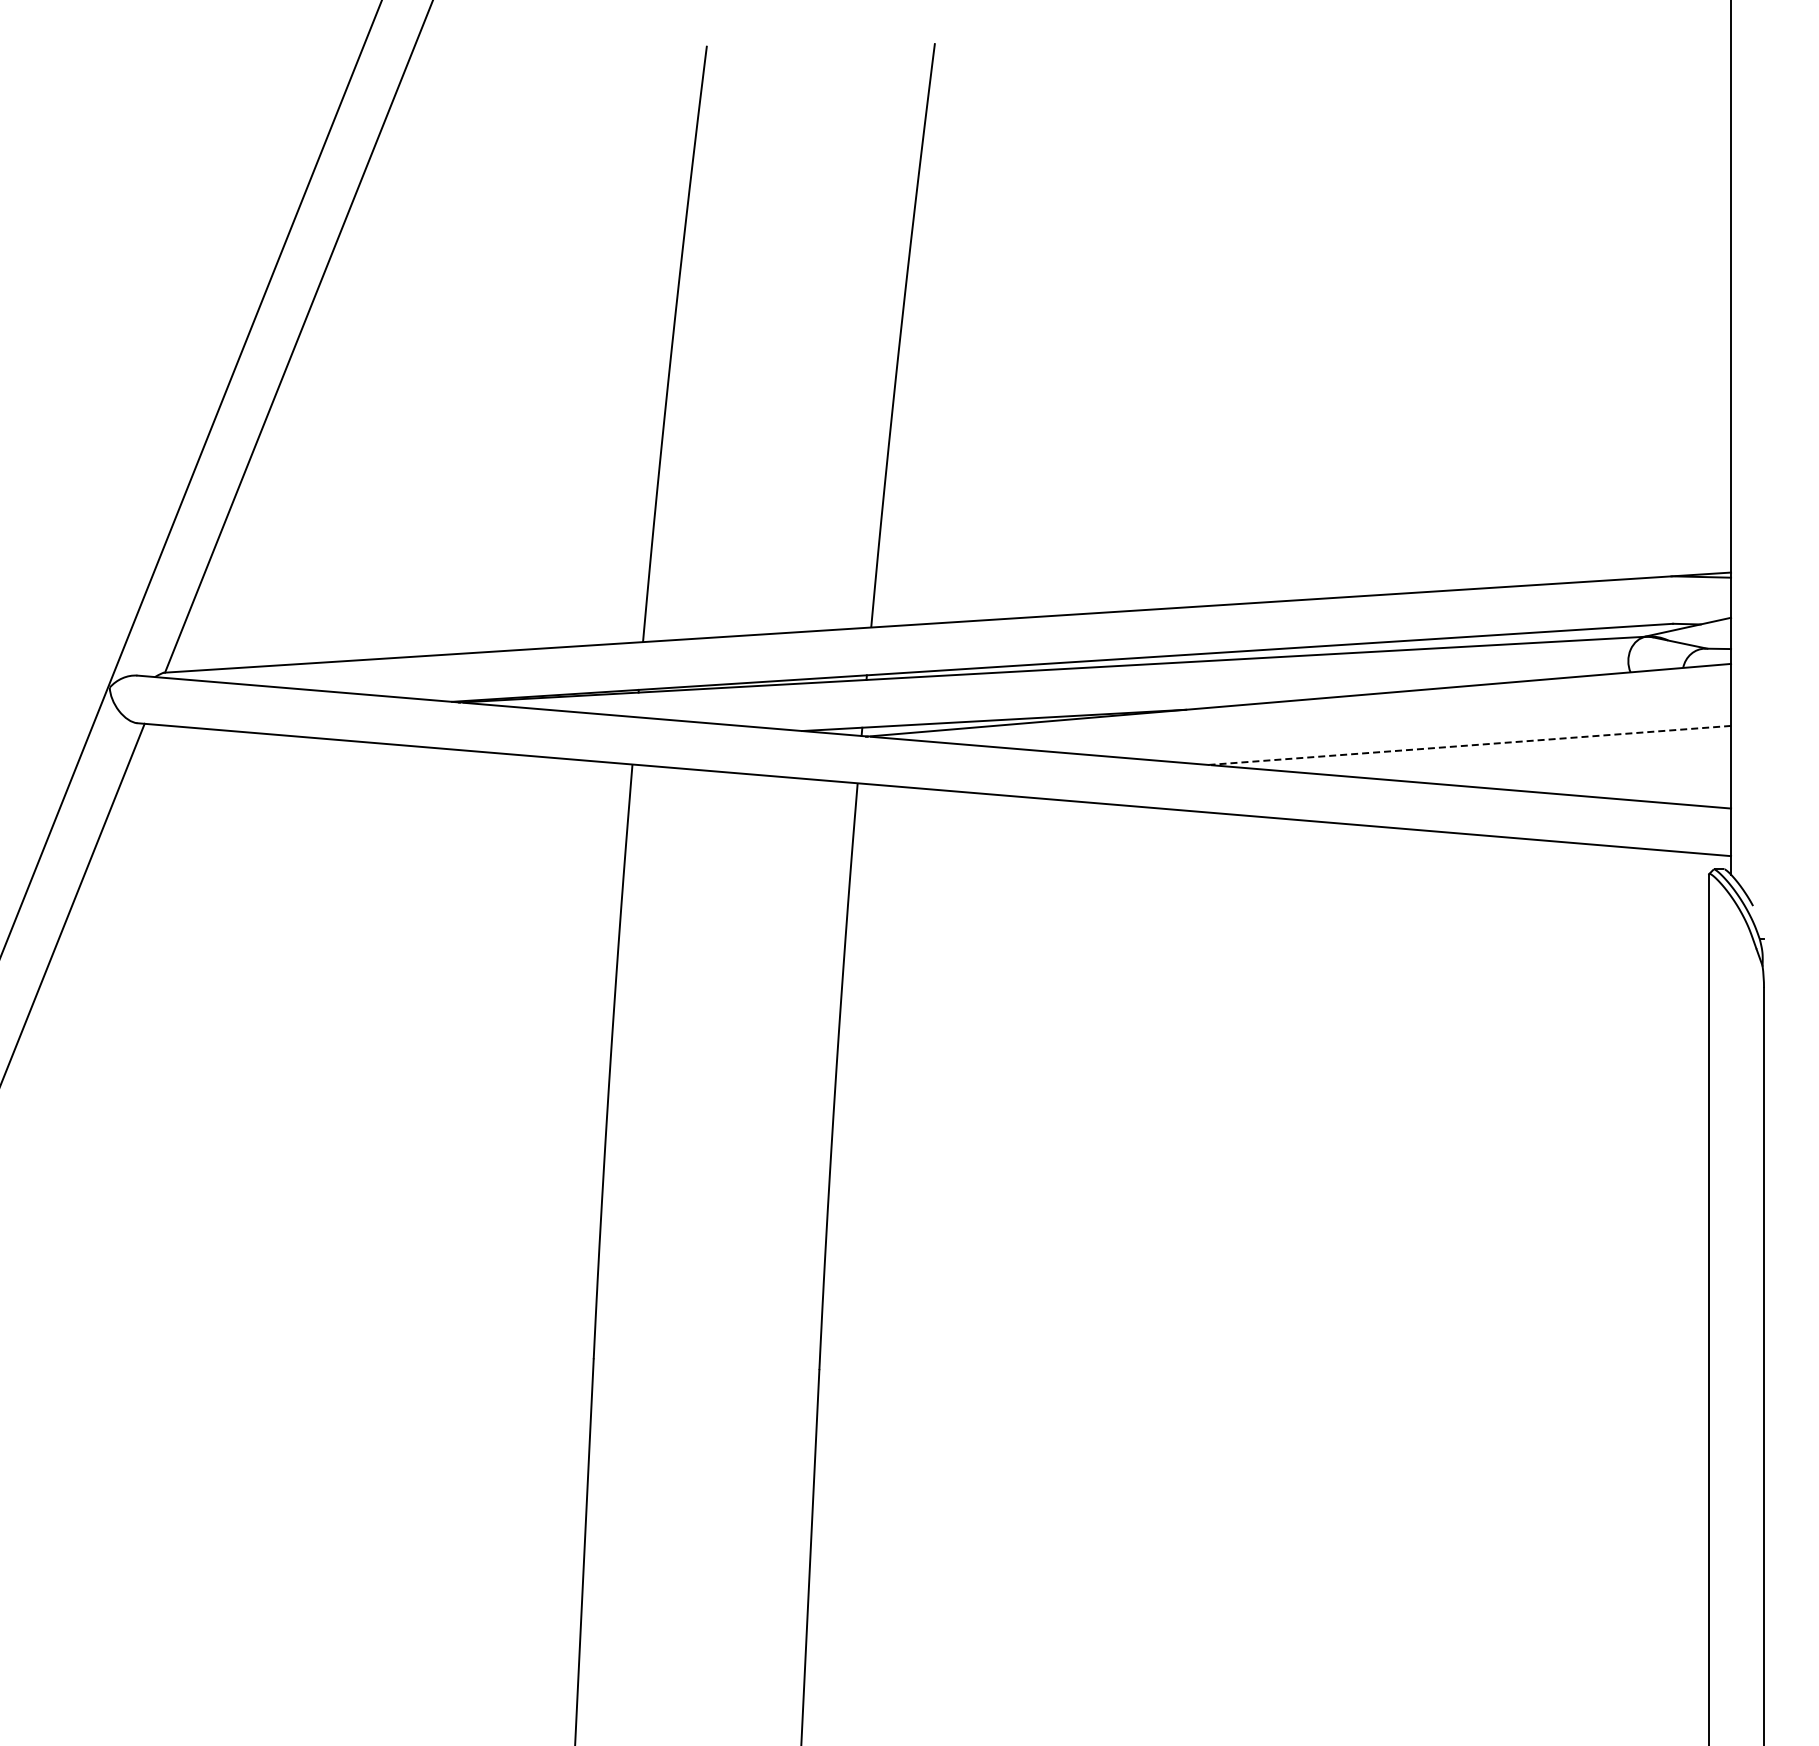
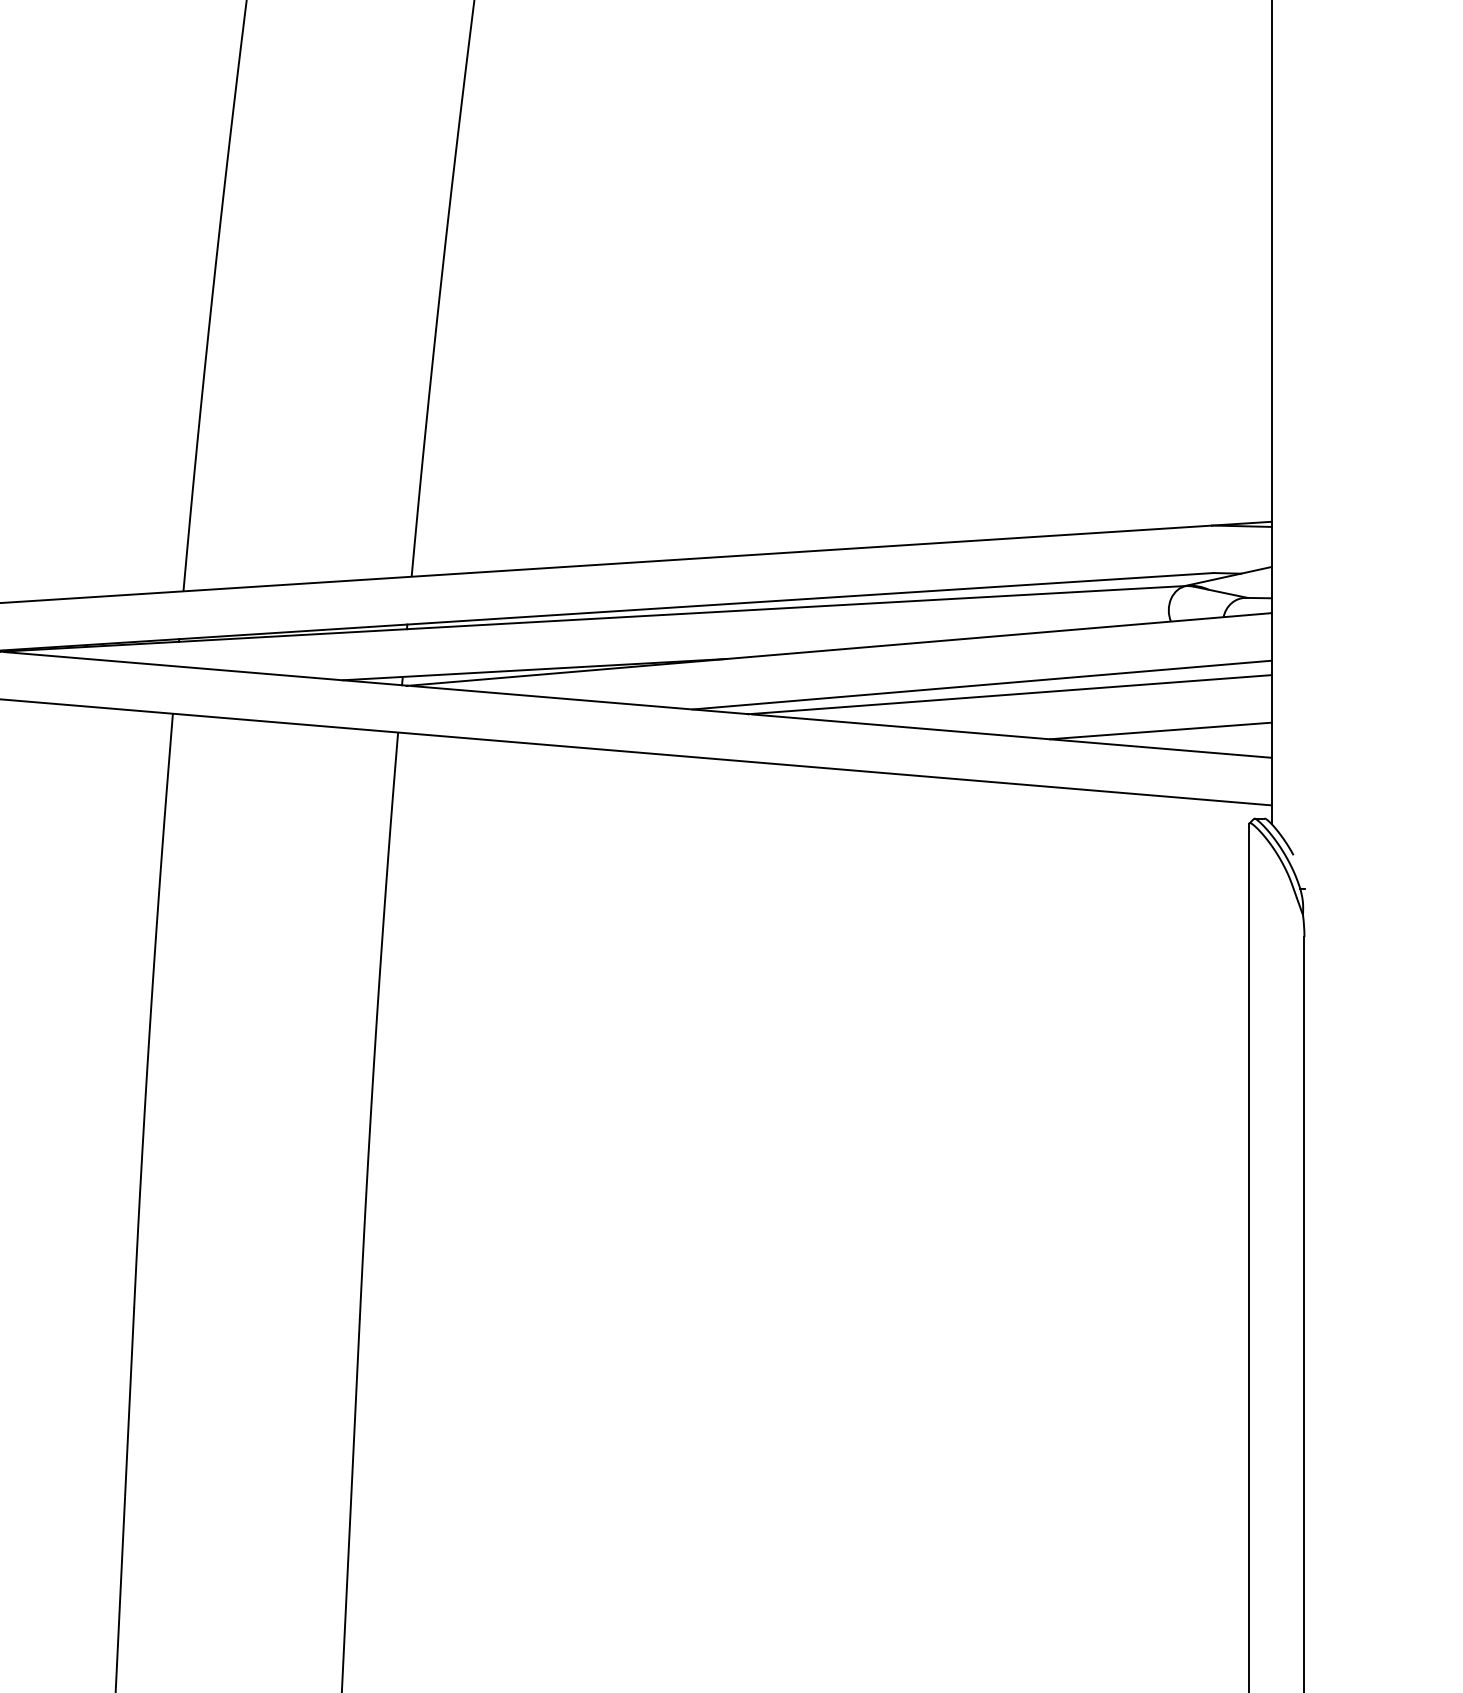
line: (1441, 735) -> (981, 684), added
line: (1469, 745) -> (1009, 694), dashed -> solid
line: (1620, 781) -> (1160, 730), added

